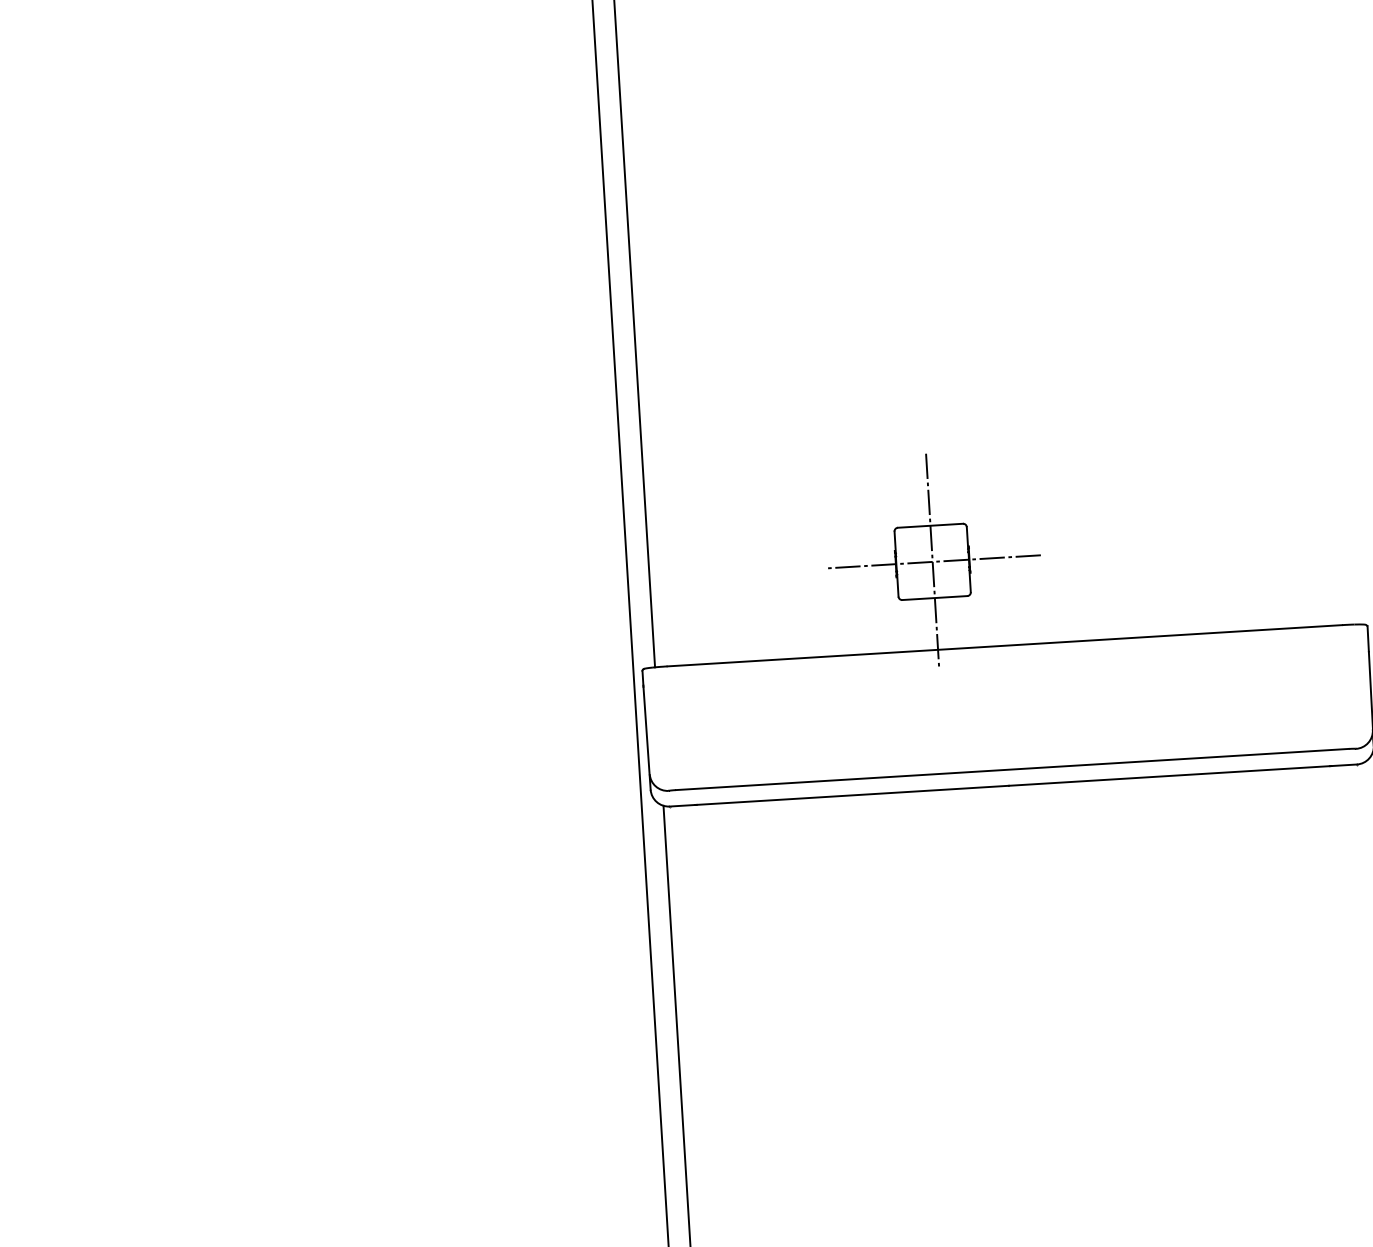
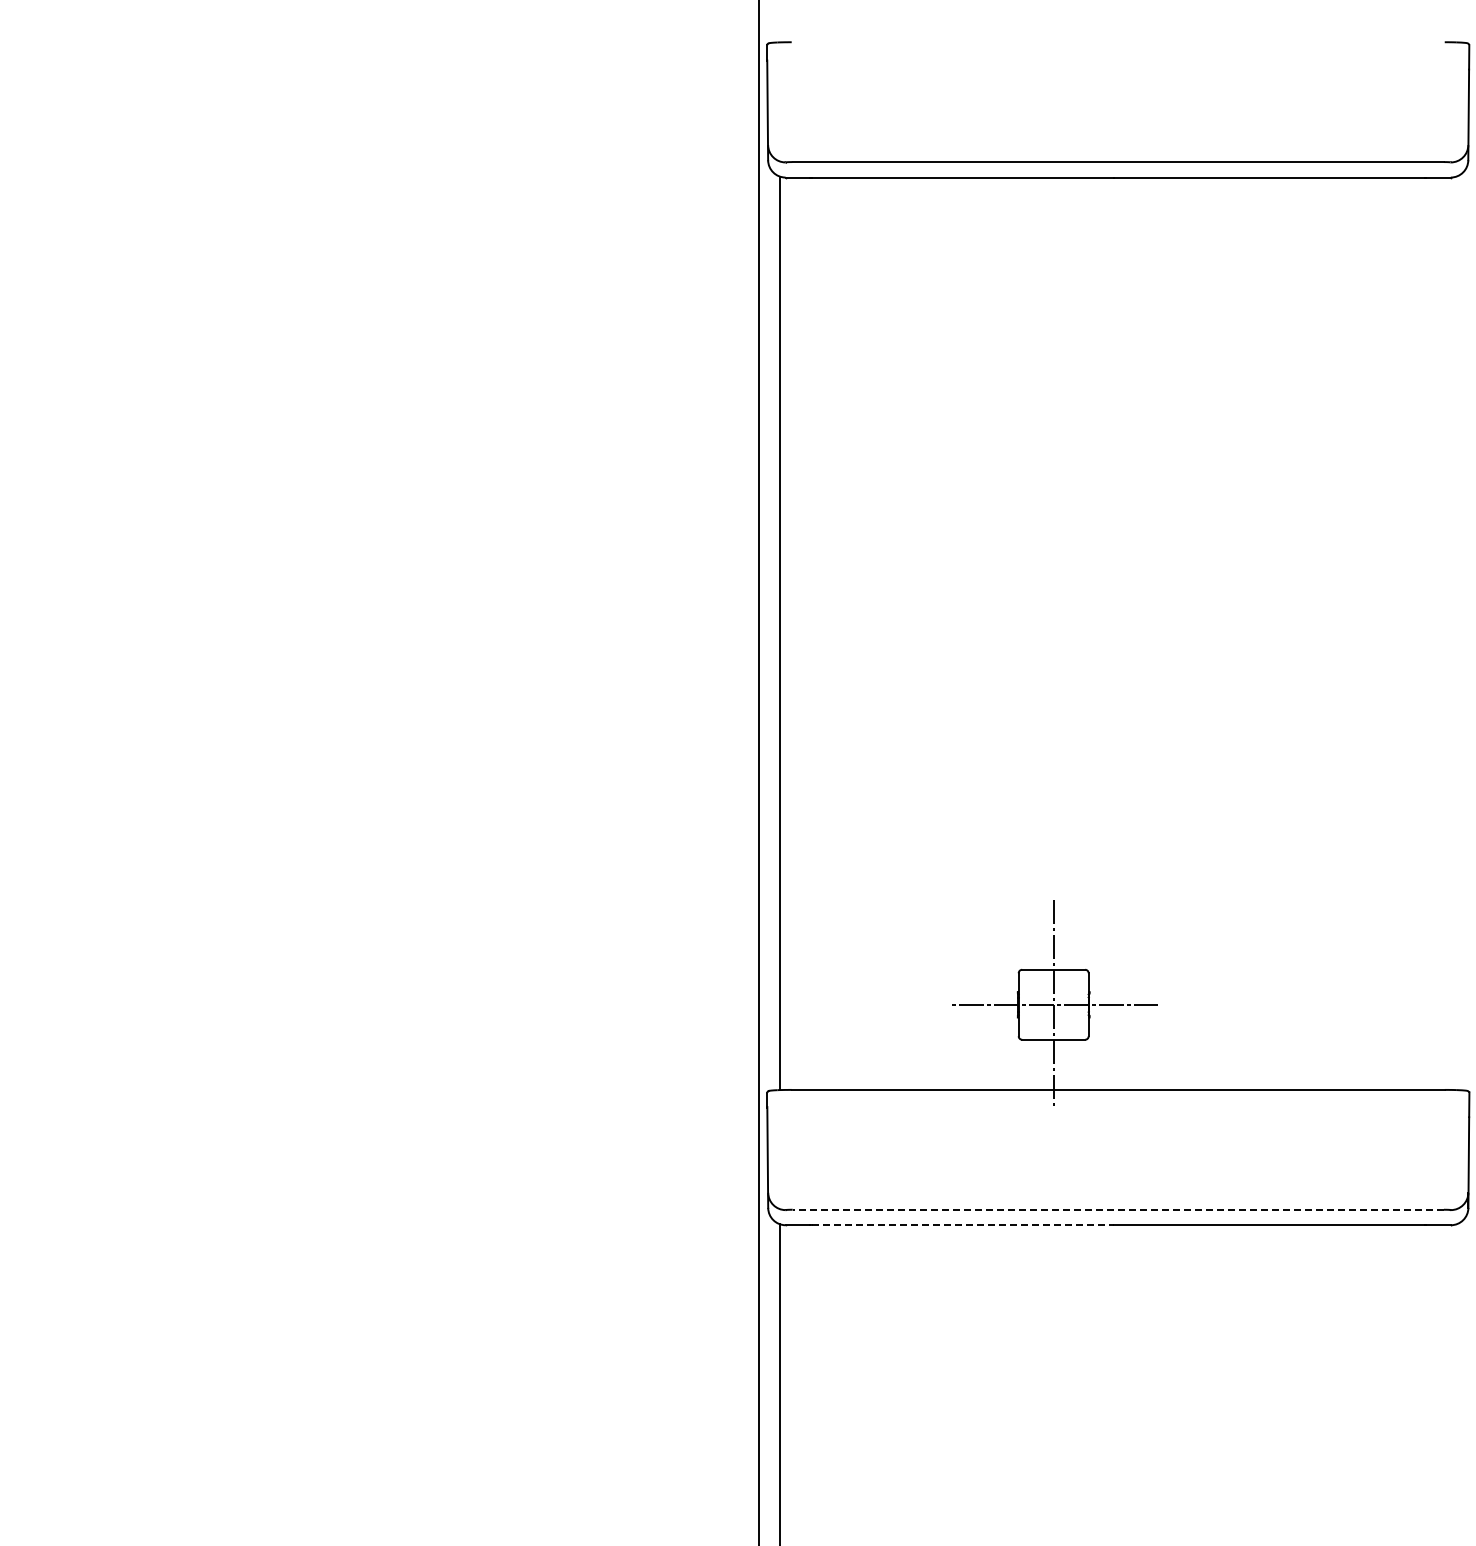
line: (1012, 769) -> (1118, 1209), solid -> dashed
line: (853, 795) -> (963, 1225), solid -> dashed

